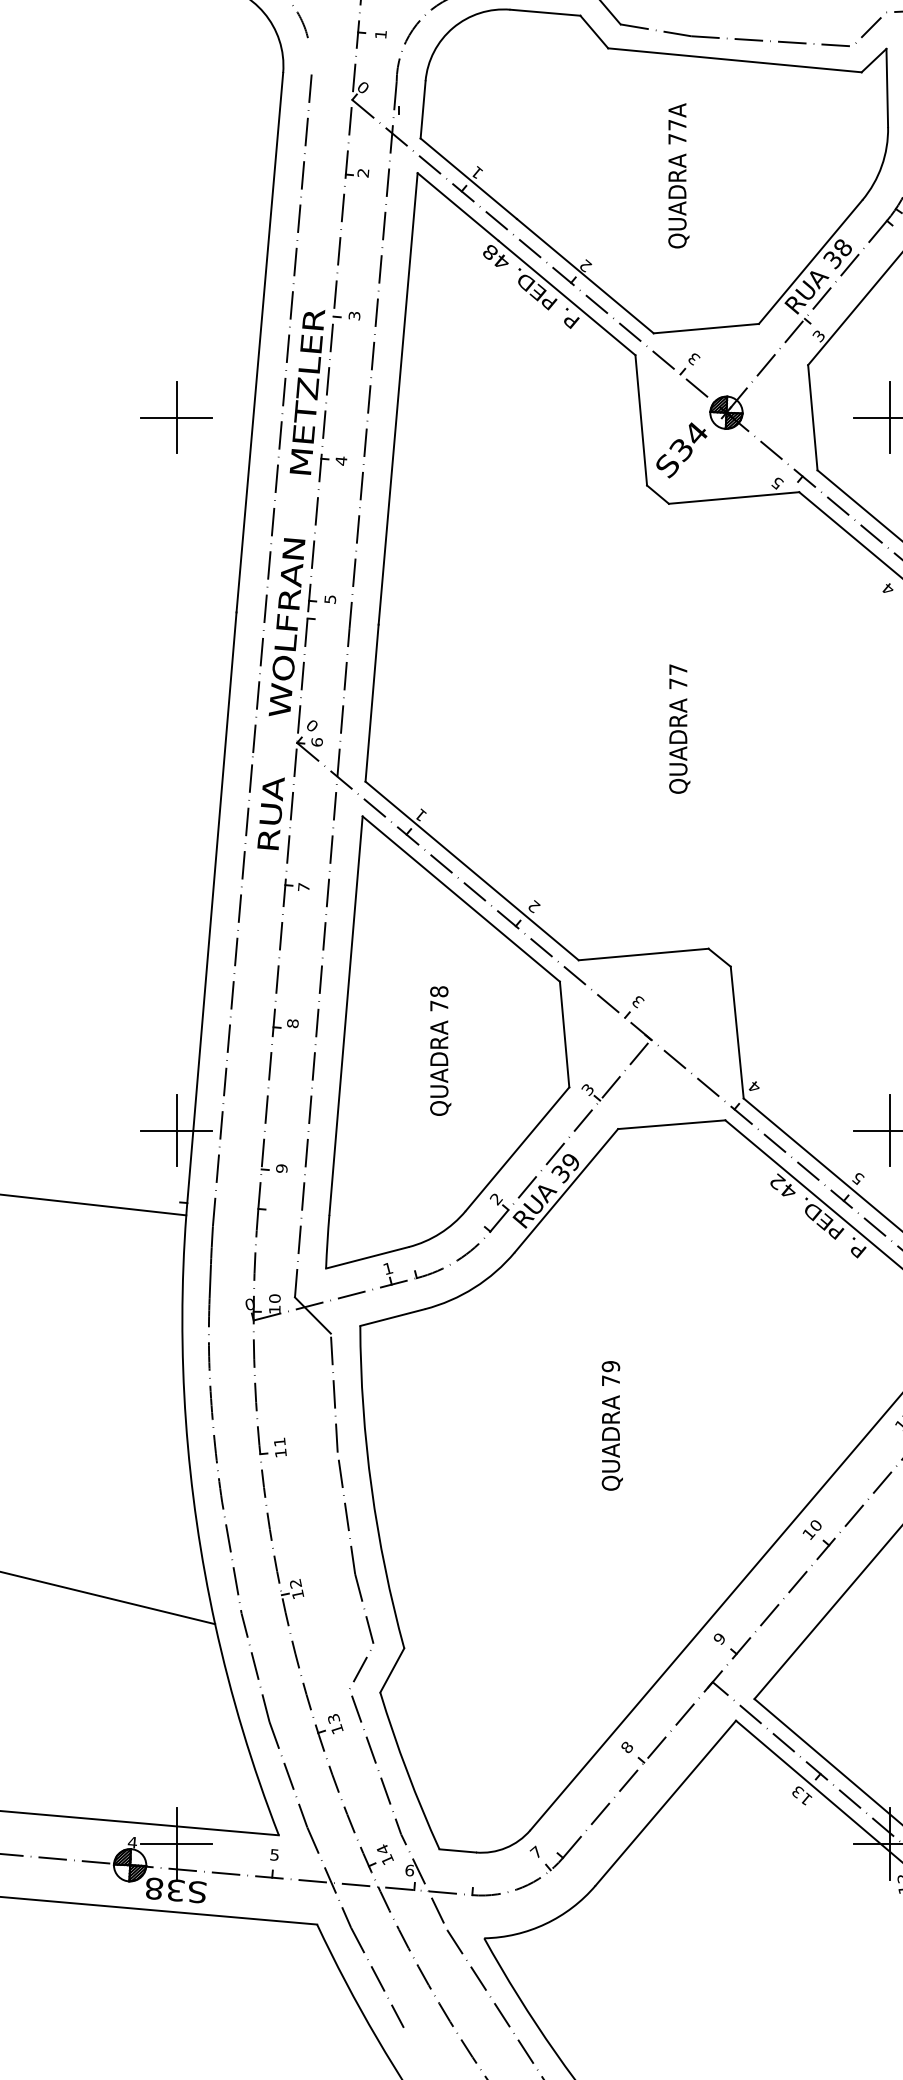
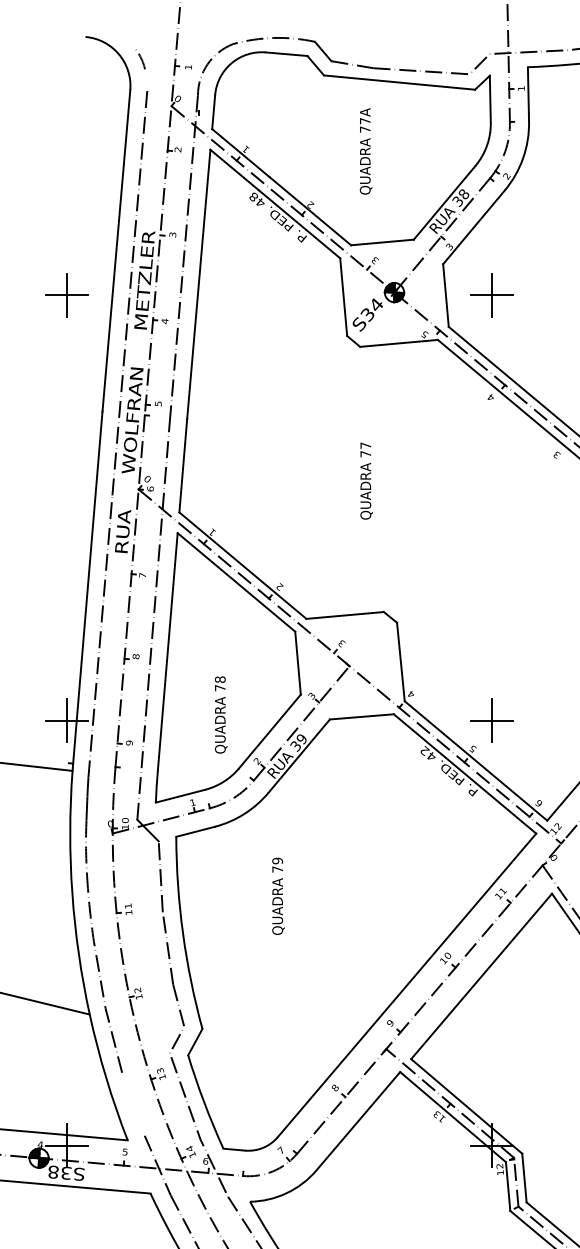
text: (439, 1050) -> (220, 714), moved
text: (612, 1424) -> (278, 895), moved
line: (288, 1773) -> (133, 1103), removed

